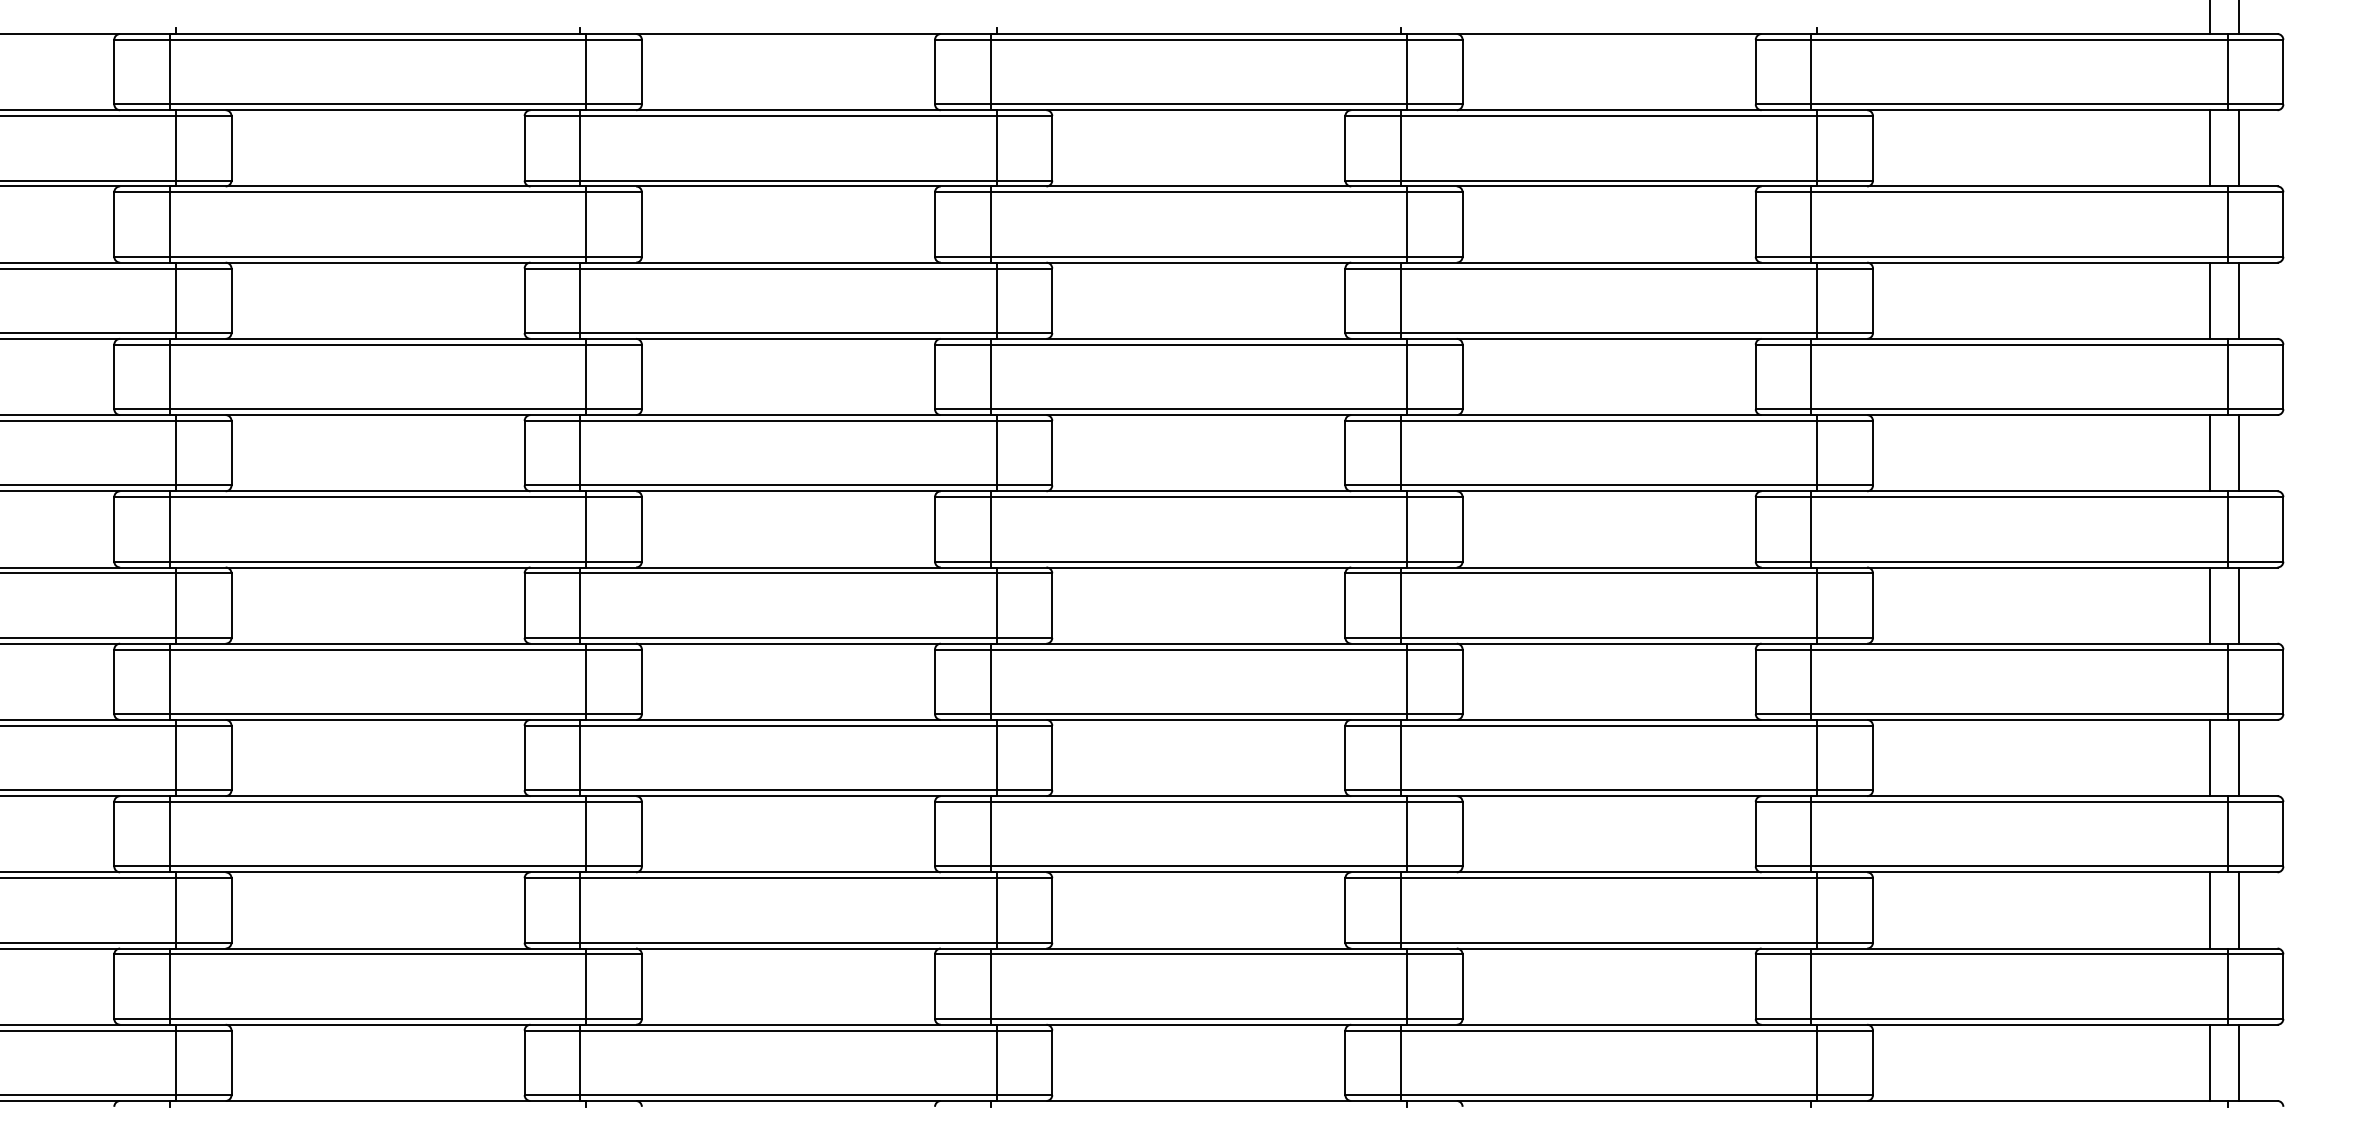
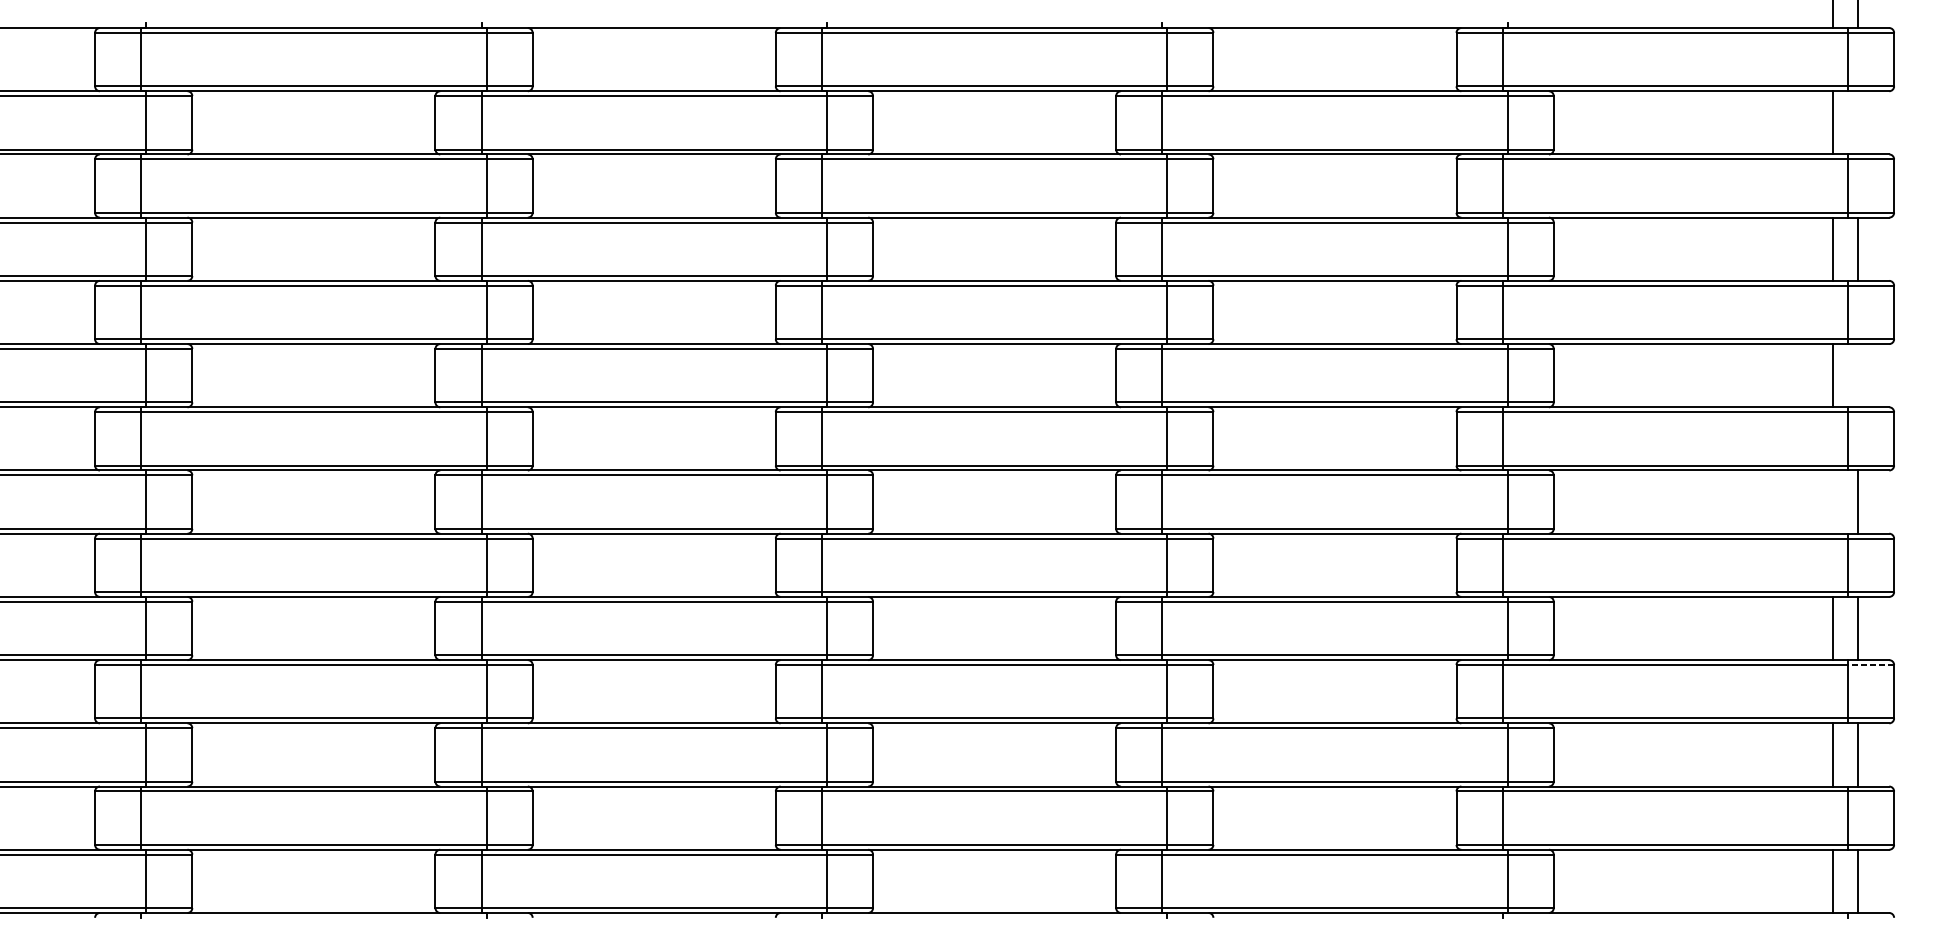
line: (2239, 148) -> (1857, 122), removed
line: (2239, 453) -> (1857, 375), removed
line: (2210, 605) -> (1833, 502), removed
line: (2255, 802) -> (1871, 665), solid -> dashed

